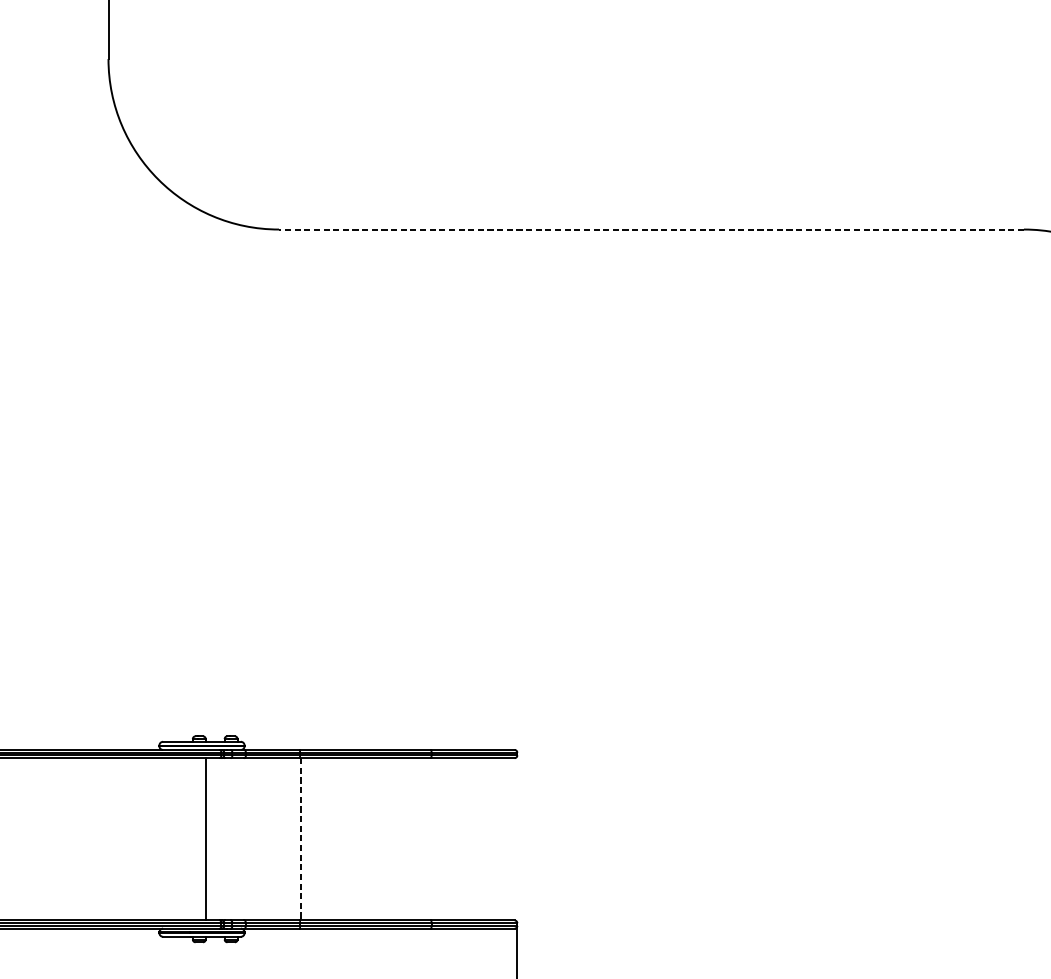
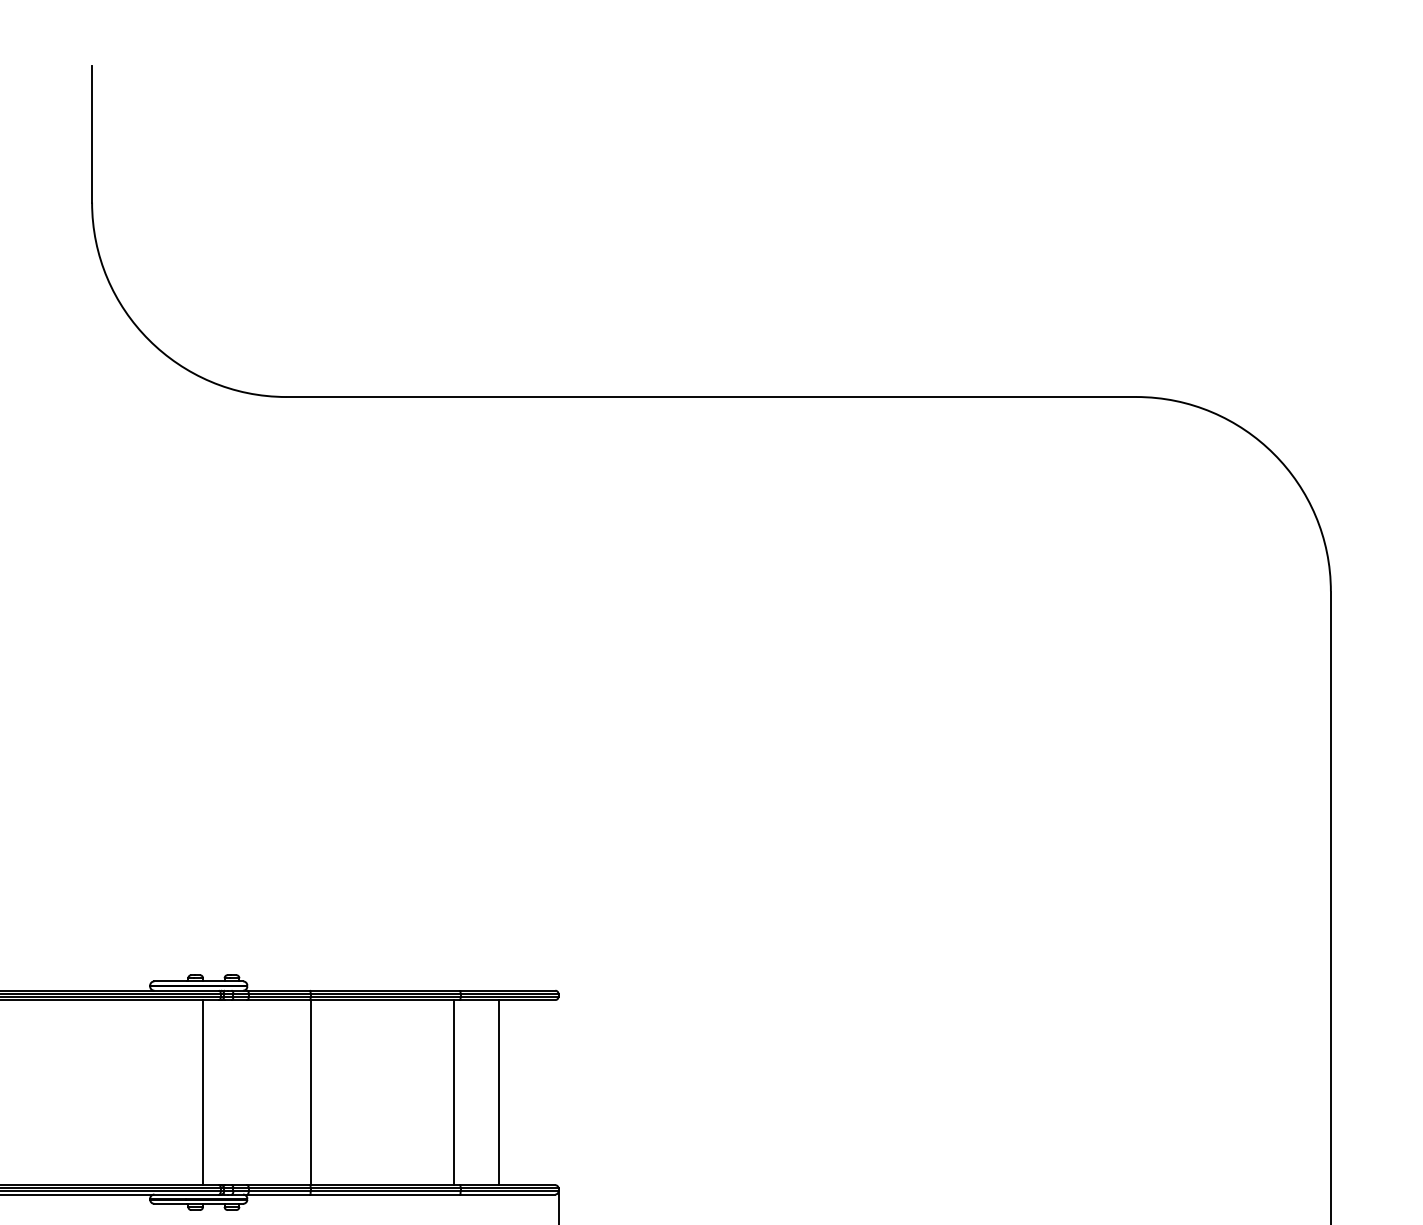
line: (651, 229) -> (711, 397), dashed -> solid
line: (300, 839) -> (311, 1092), dashed -> solid
line: (426, 839) -> (454, 1092), added
line: (465, 839) -> (499, 1092), added

